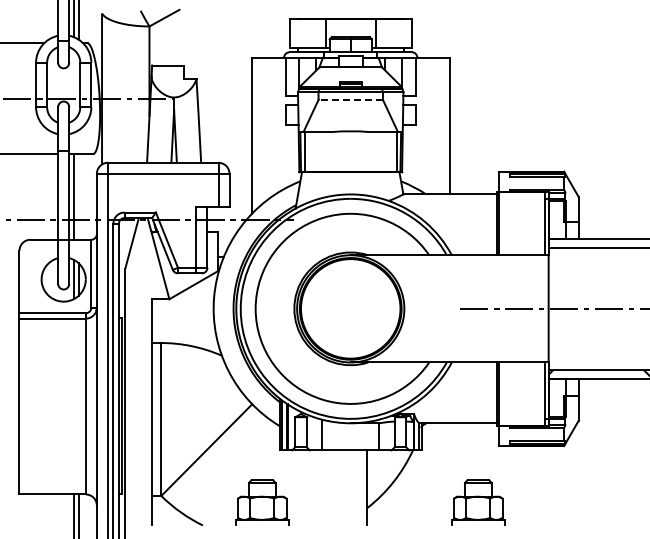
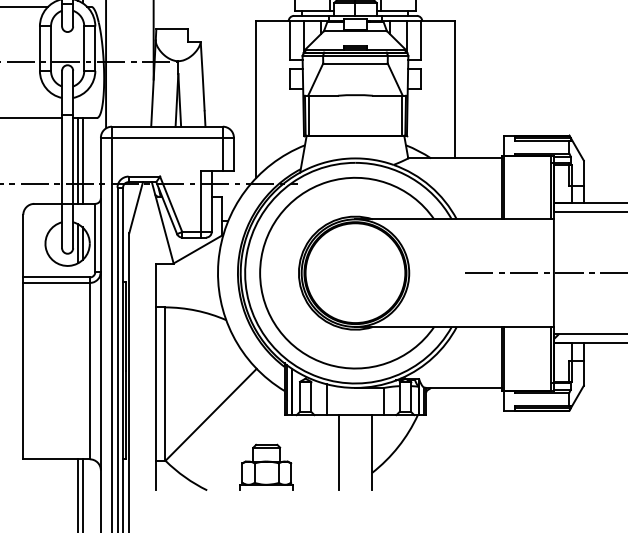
line: (350, 99) -> (355, 63), dashed -> solid
line: (78, 196) -> (82, 160), added
line: (334, 487) -> (339, 452), added
part: (478, 502) -> (483, 467), removed

